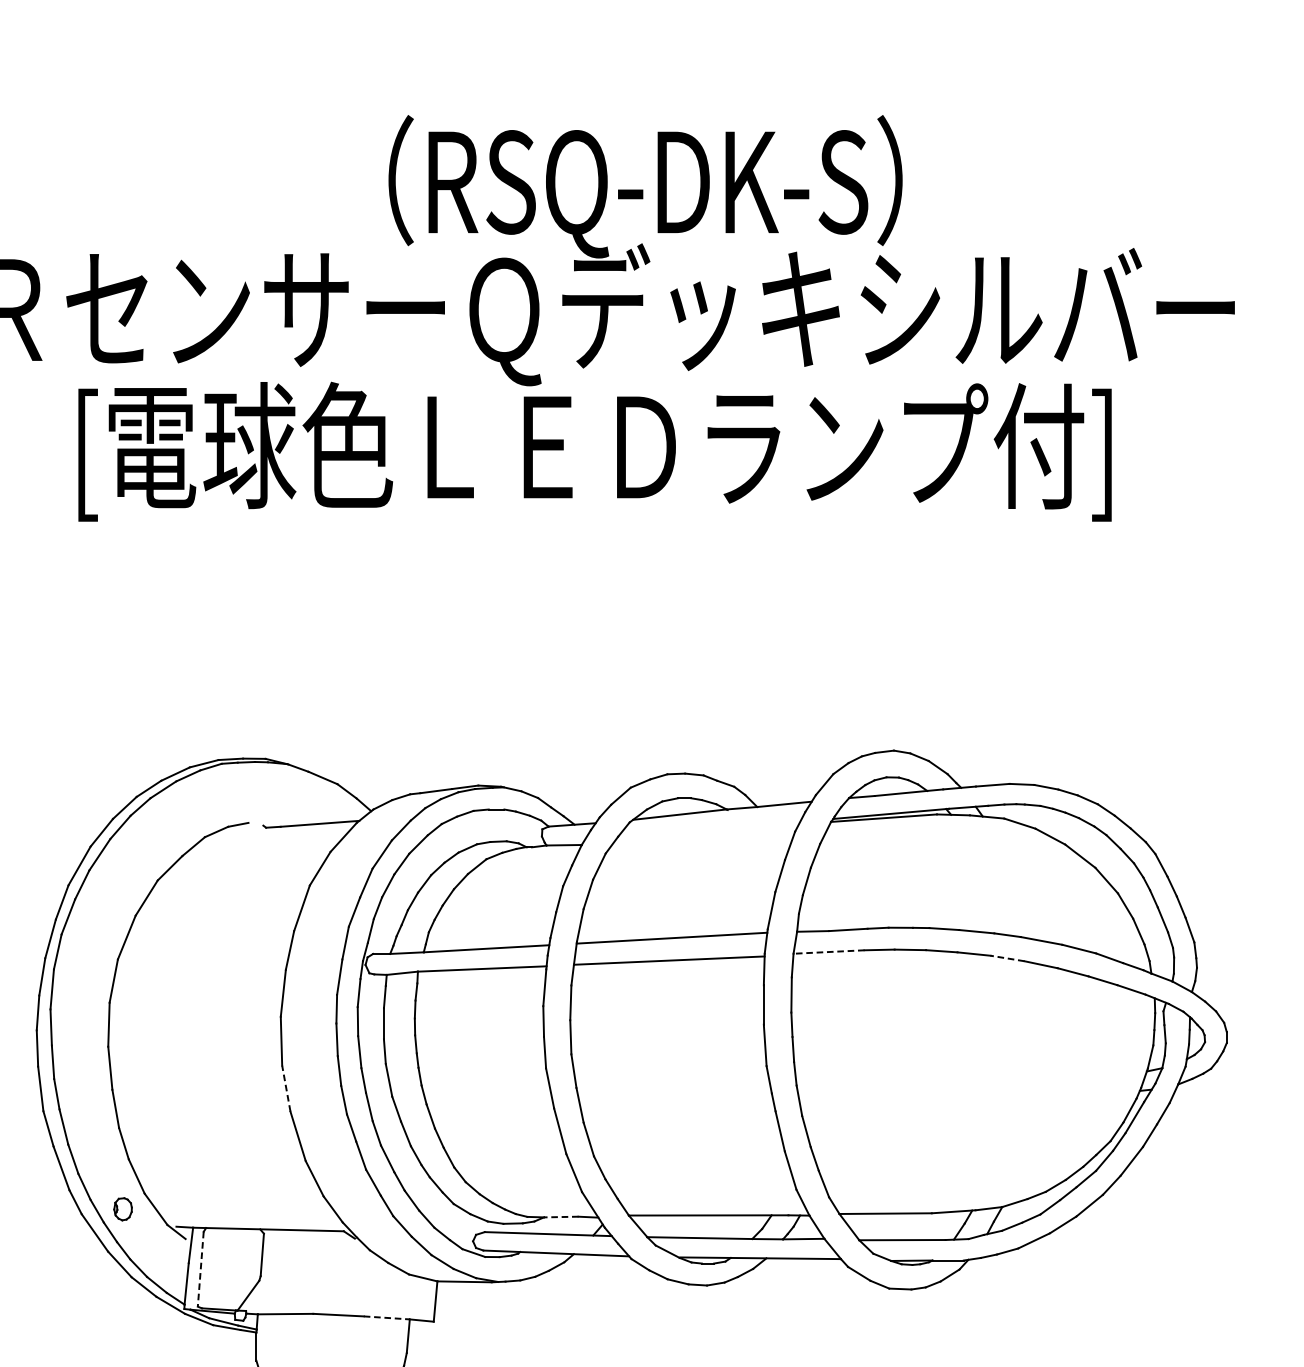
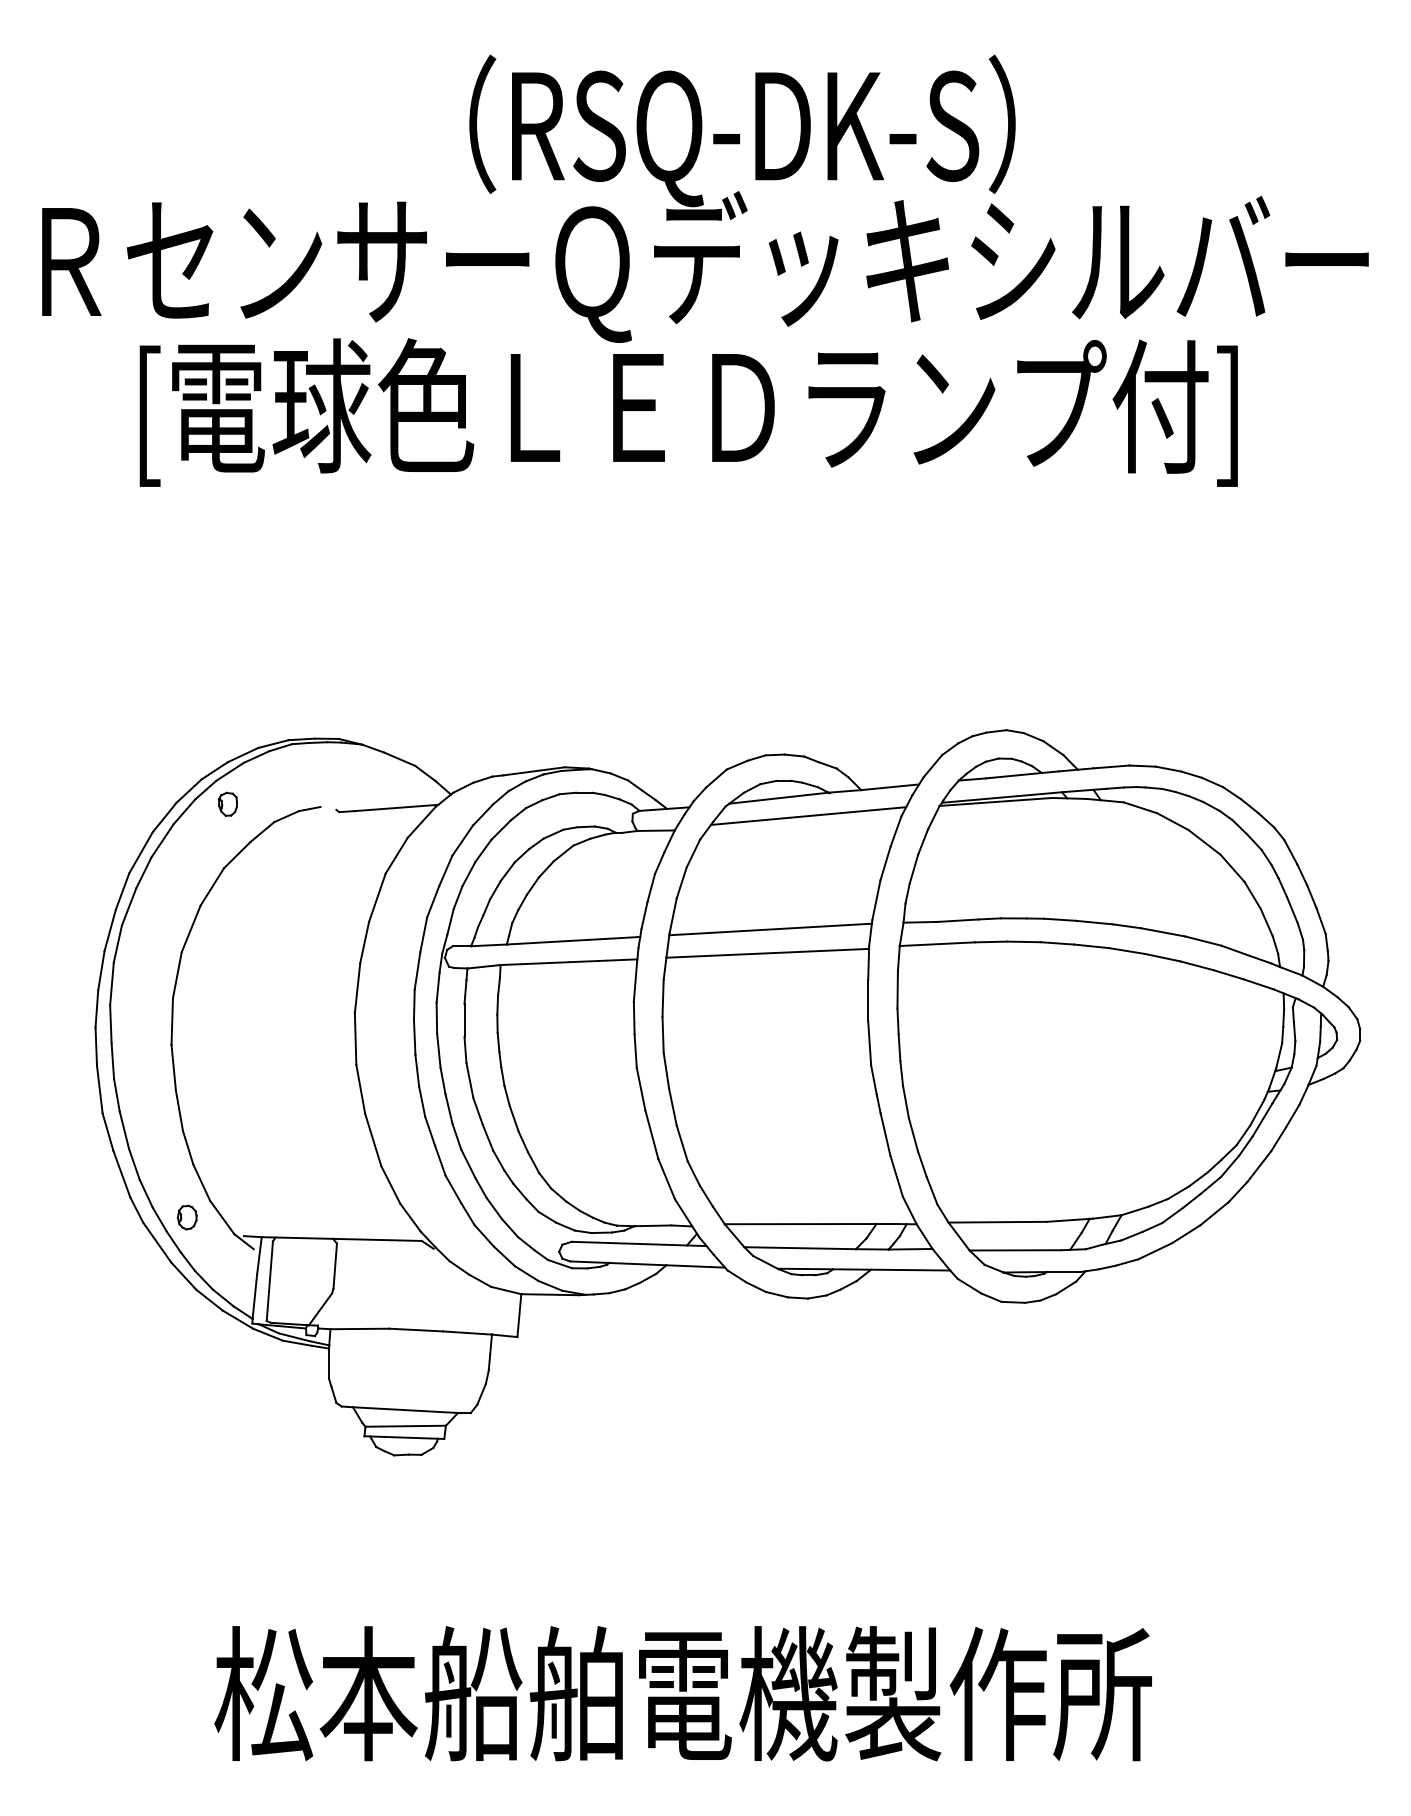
part: (160, 819) -> (227, 803), added
line: (707, 830) -> (808, 815), added
line: (829, 952) -> (937, 944), dashed -> solid
line: (1006, 957) -> (1126, 950), dashed -> solid
line: (286, 1088) -> (360, 1089), dashed -> solid
line: (560, 1216) -> (652, 1225), dashed -> solid
line: (200, 1269) -> (269, 1281), dashed -> solid
line: (386, 1318) -> (467, 1333), dashed -> solid

